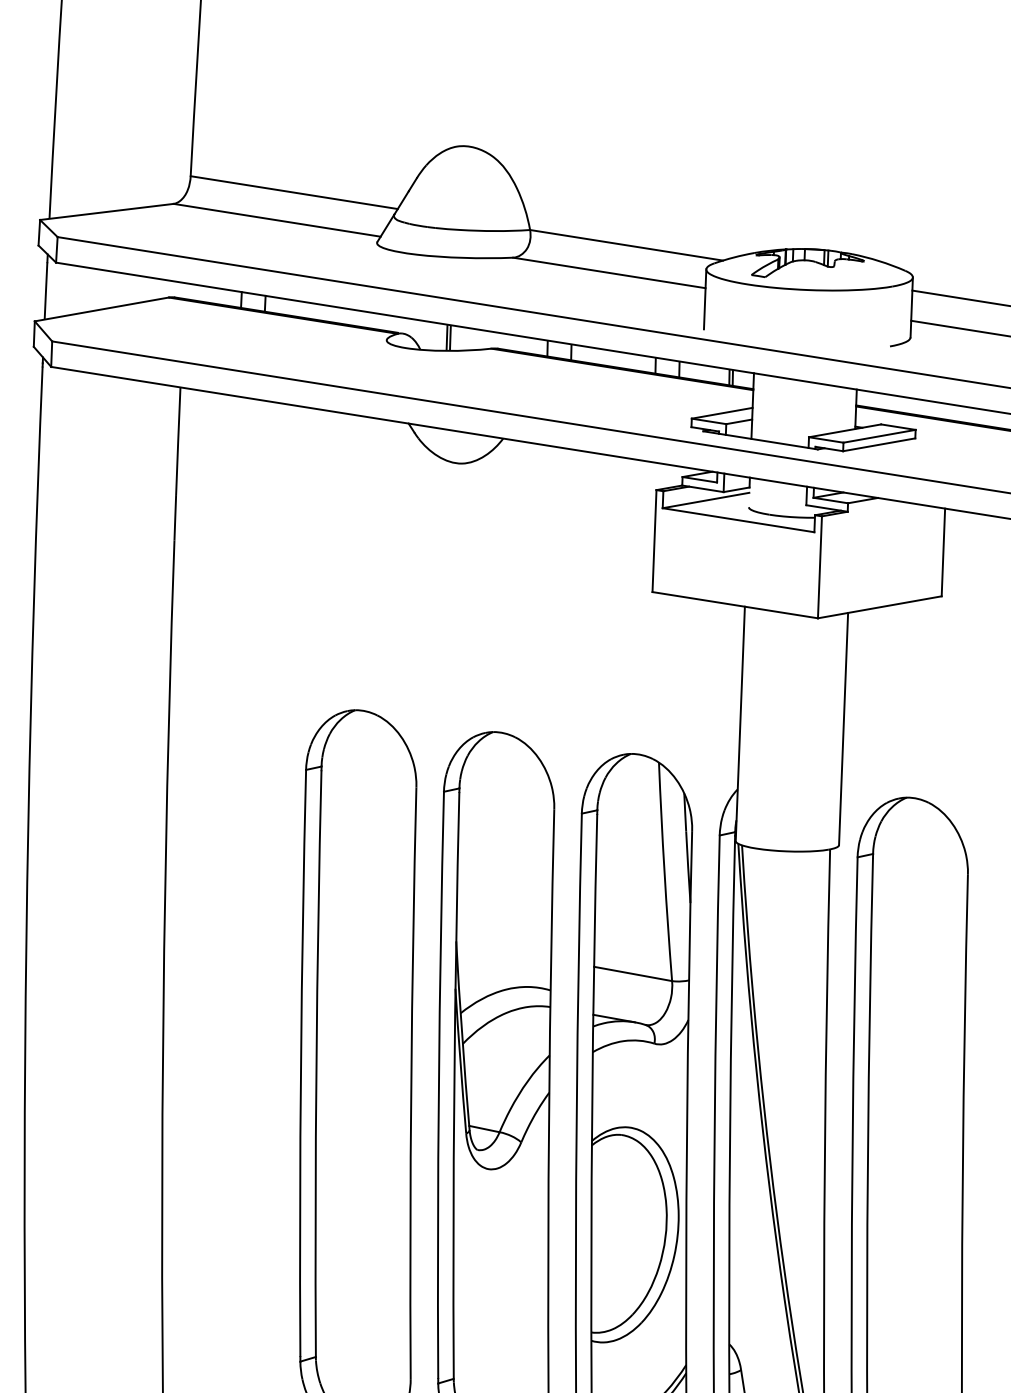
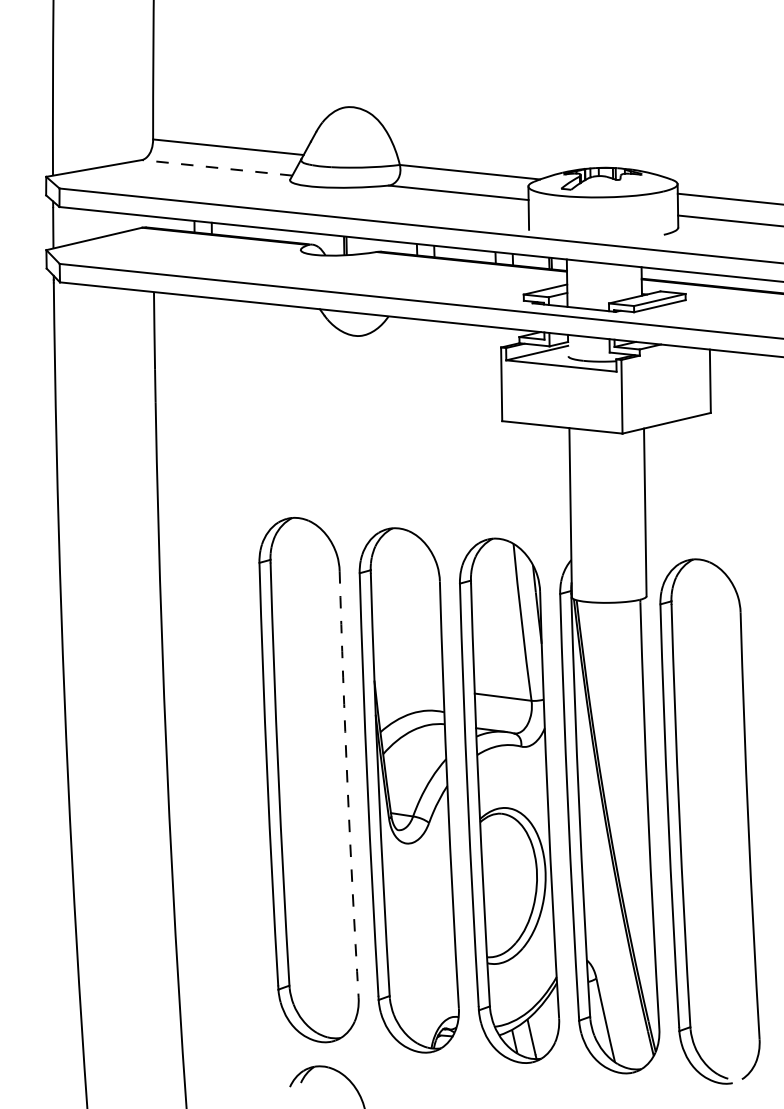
line: (277, 219) -> (217, 167), solid -> dashed
arc: (411, 1083) -> (347, 784), solid -> dashed

